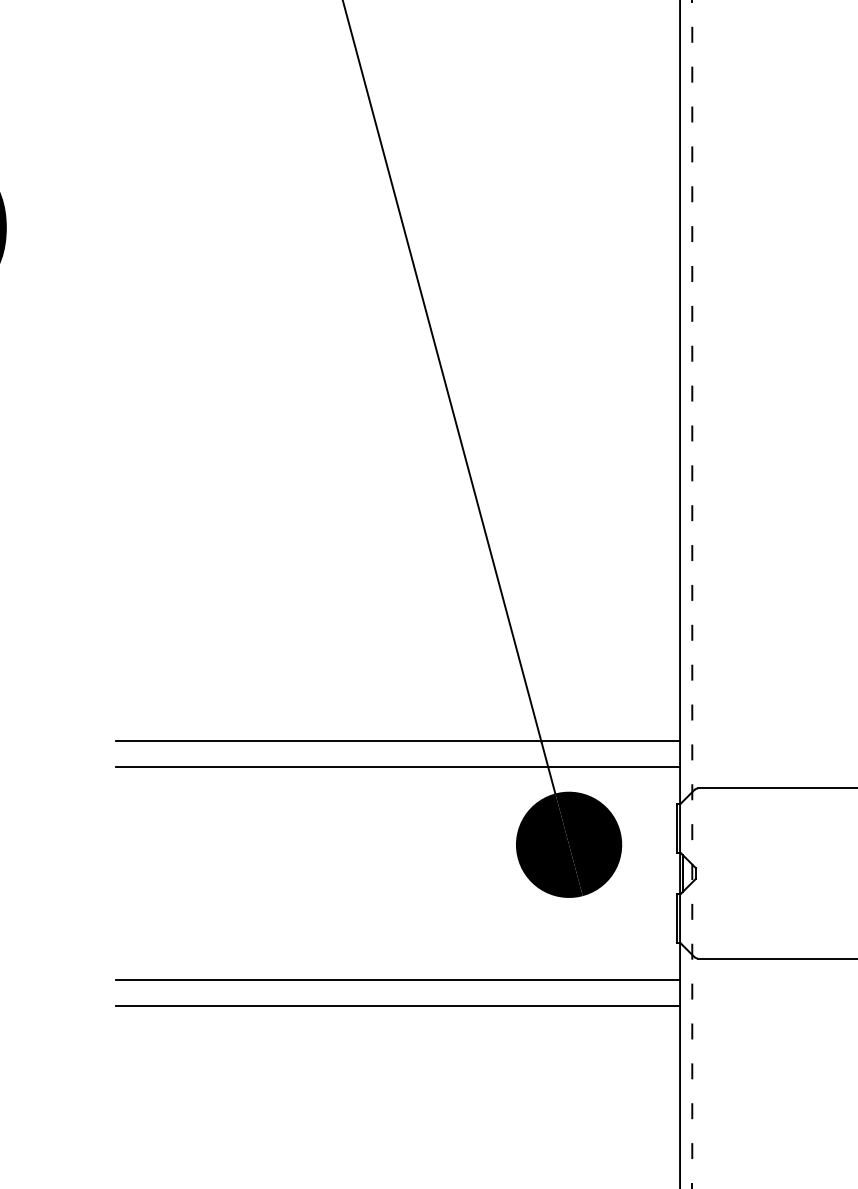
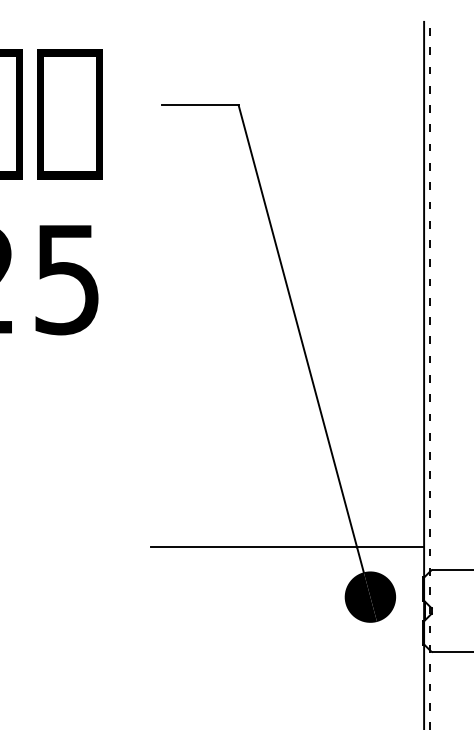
line: (397, 766) -> (287, 559), removed
line: (397, 979) -> (287, 662), removed
line: (397, 1006) -> (287, 675), removed

